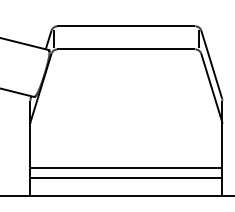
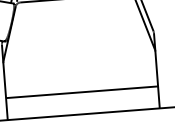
line: (126, 177) -> (82, 99), removed

